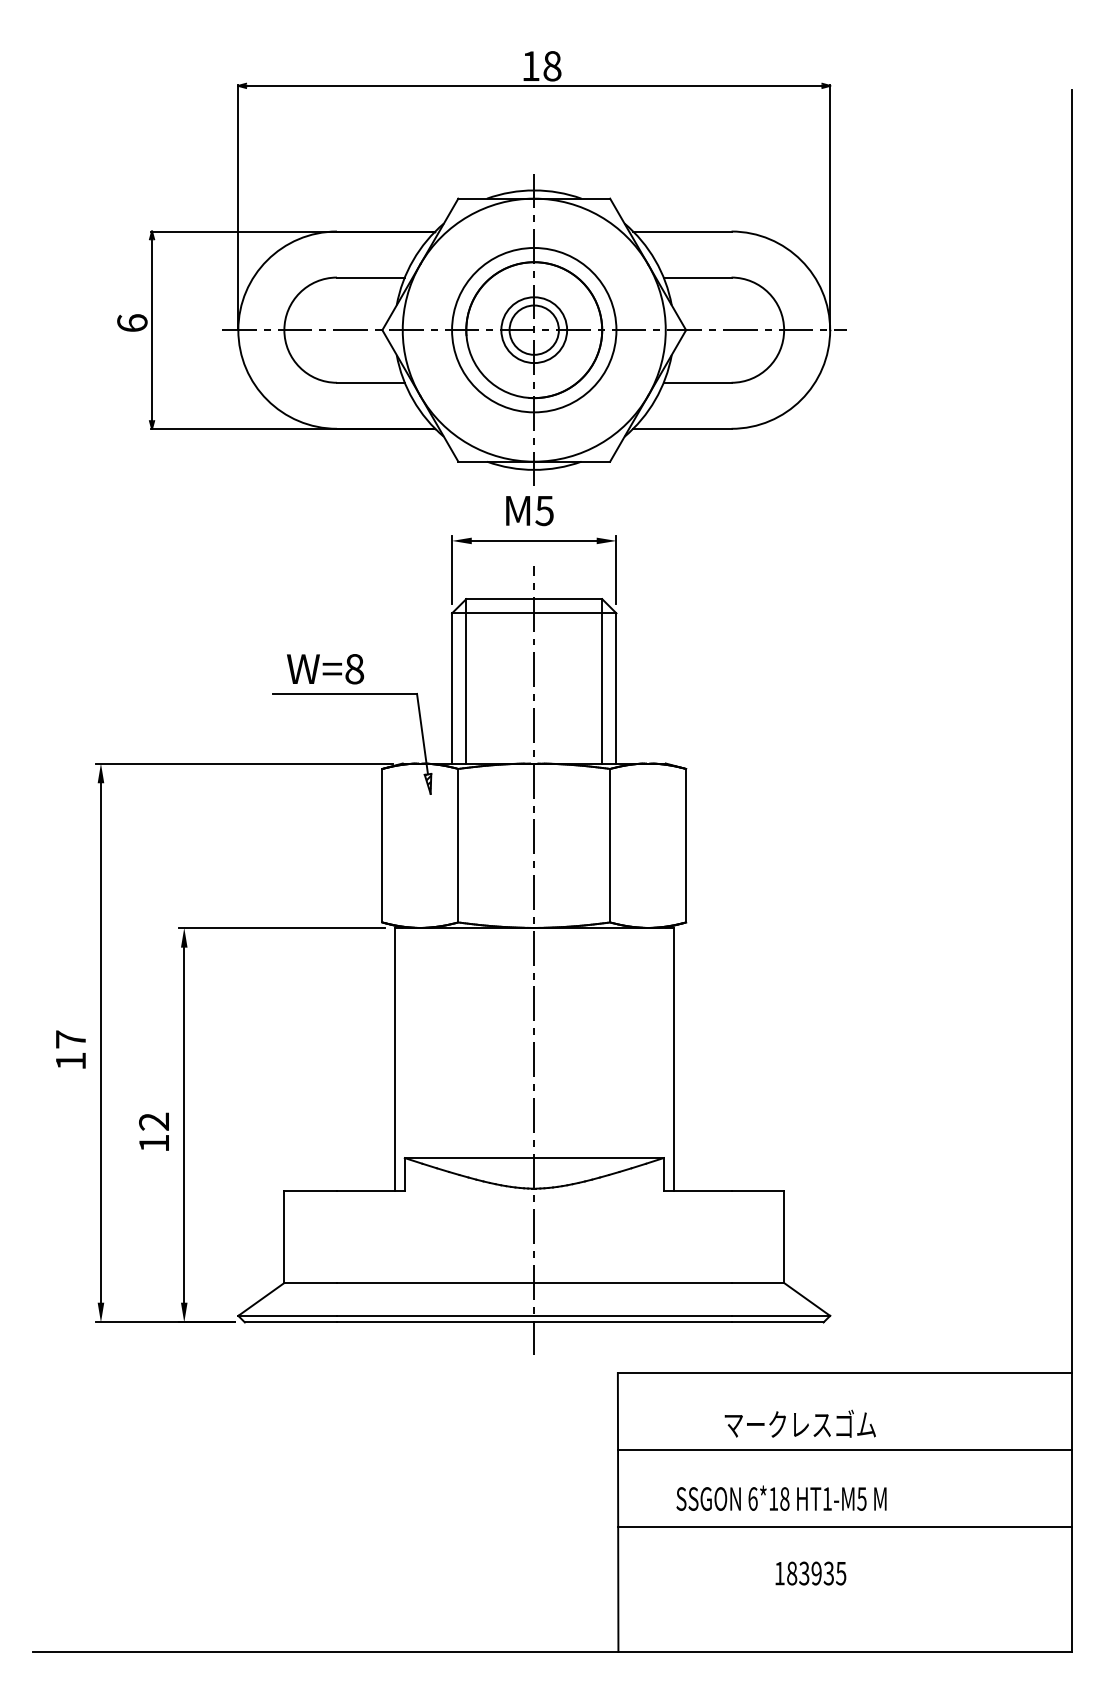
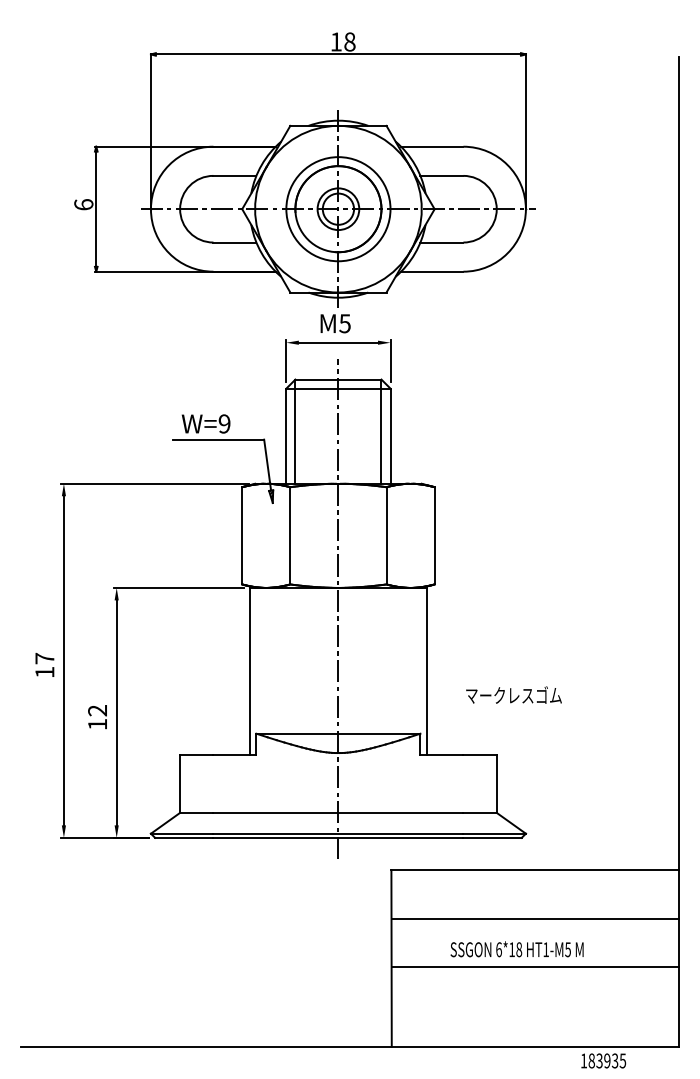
text: (354, 668) -> (224, 423), W=8 -> W=9
text: (799, 1422) -> (513, 694), moved
text: (780, 1498) -> (516, 949), moved
text: (810, 1572) -> (603, 1060), moved

